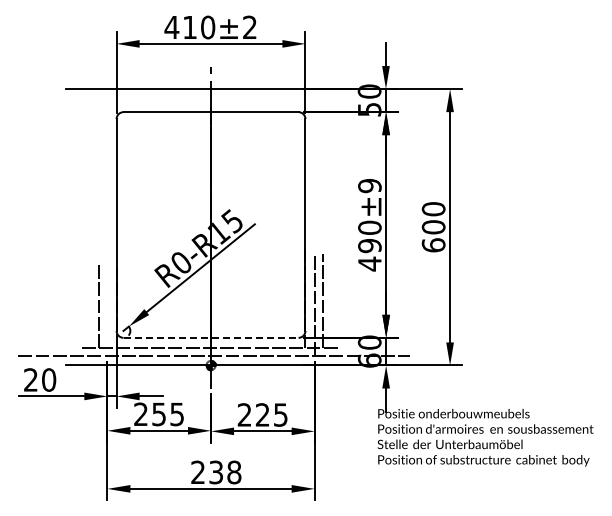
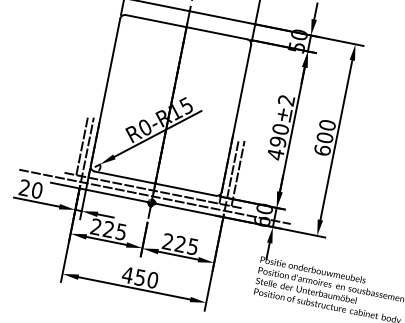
text: (369, 186) -> (286, 100), 490±9 -> 490±2
line: (107, 309) -> (87, 149), added
line: (211, 337) -> (155, 183), dashed -> solid
text: (158, 414) -> (108, 229), 255 -> 225
text: (215, 472) -> (139, 277), 238 -> 450

